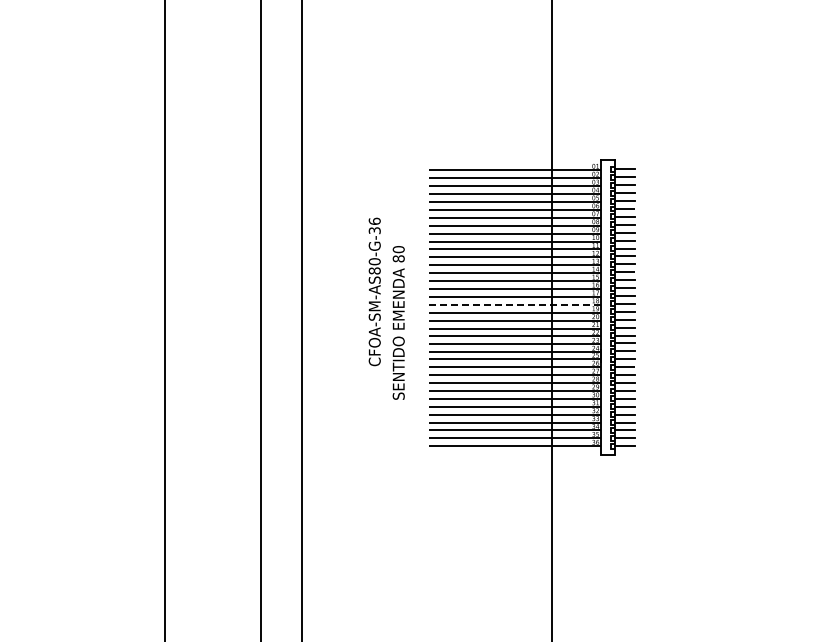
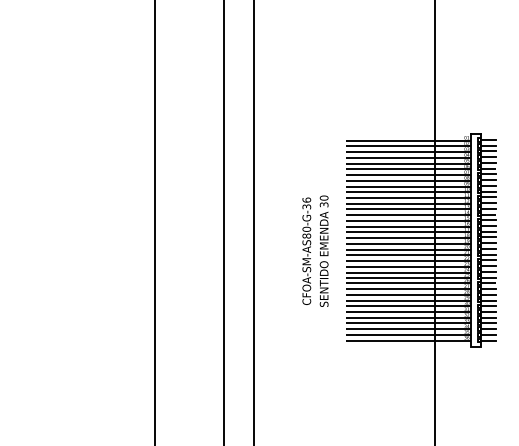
text: (398, 258) -> (323, 204), 80 -> 30
text: (374, 291) -> (306, 250), moved
line: (515, 304) -> (408, 237), dashed -> solid

